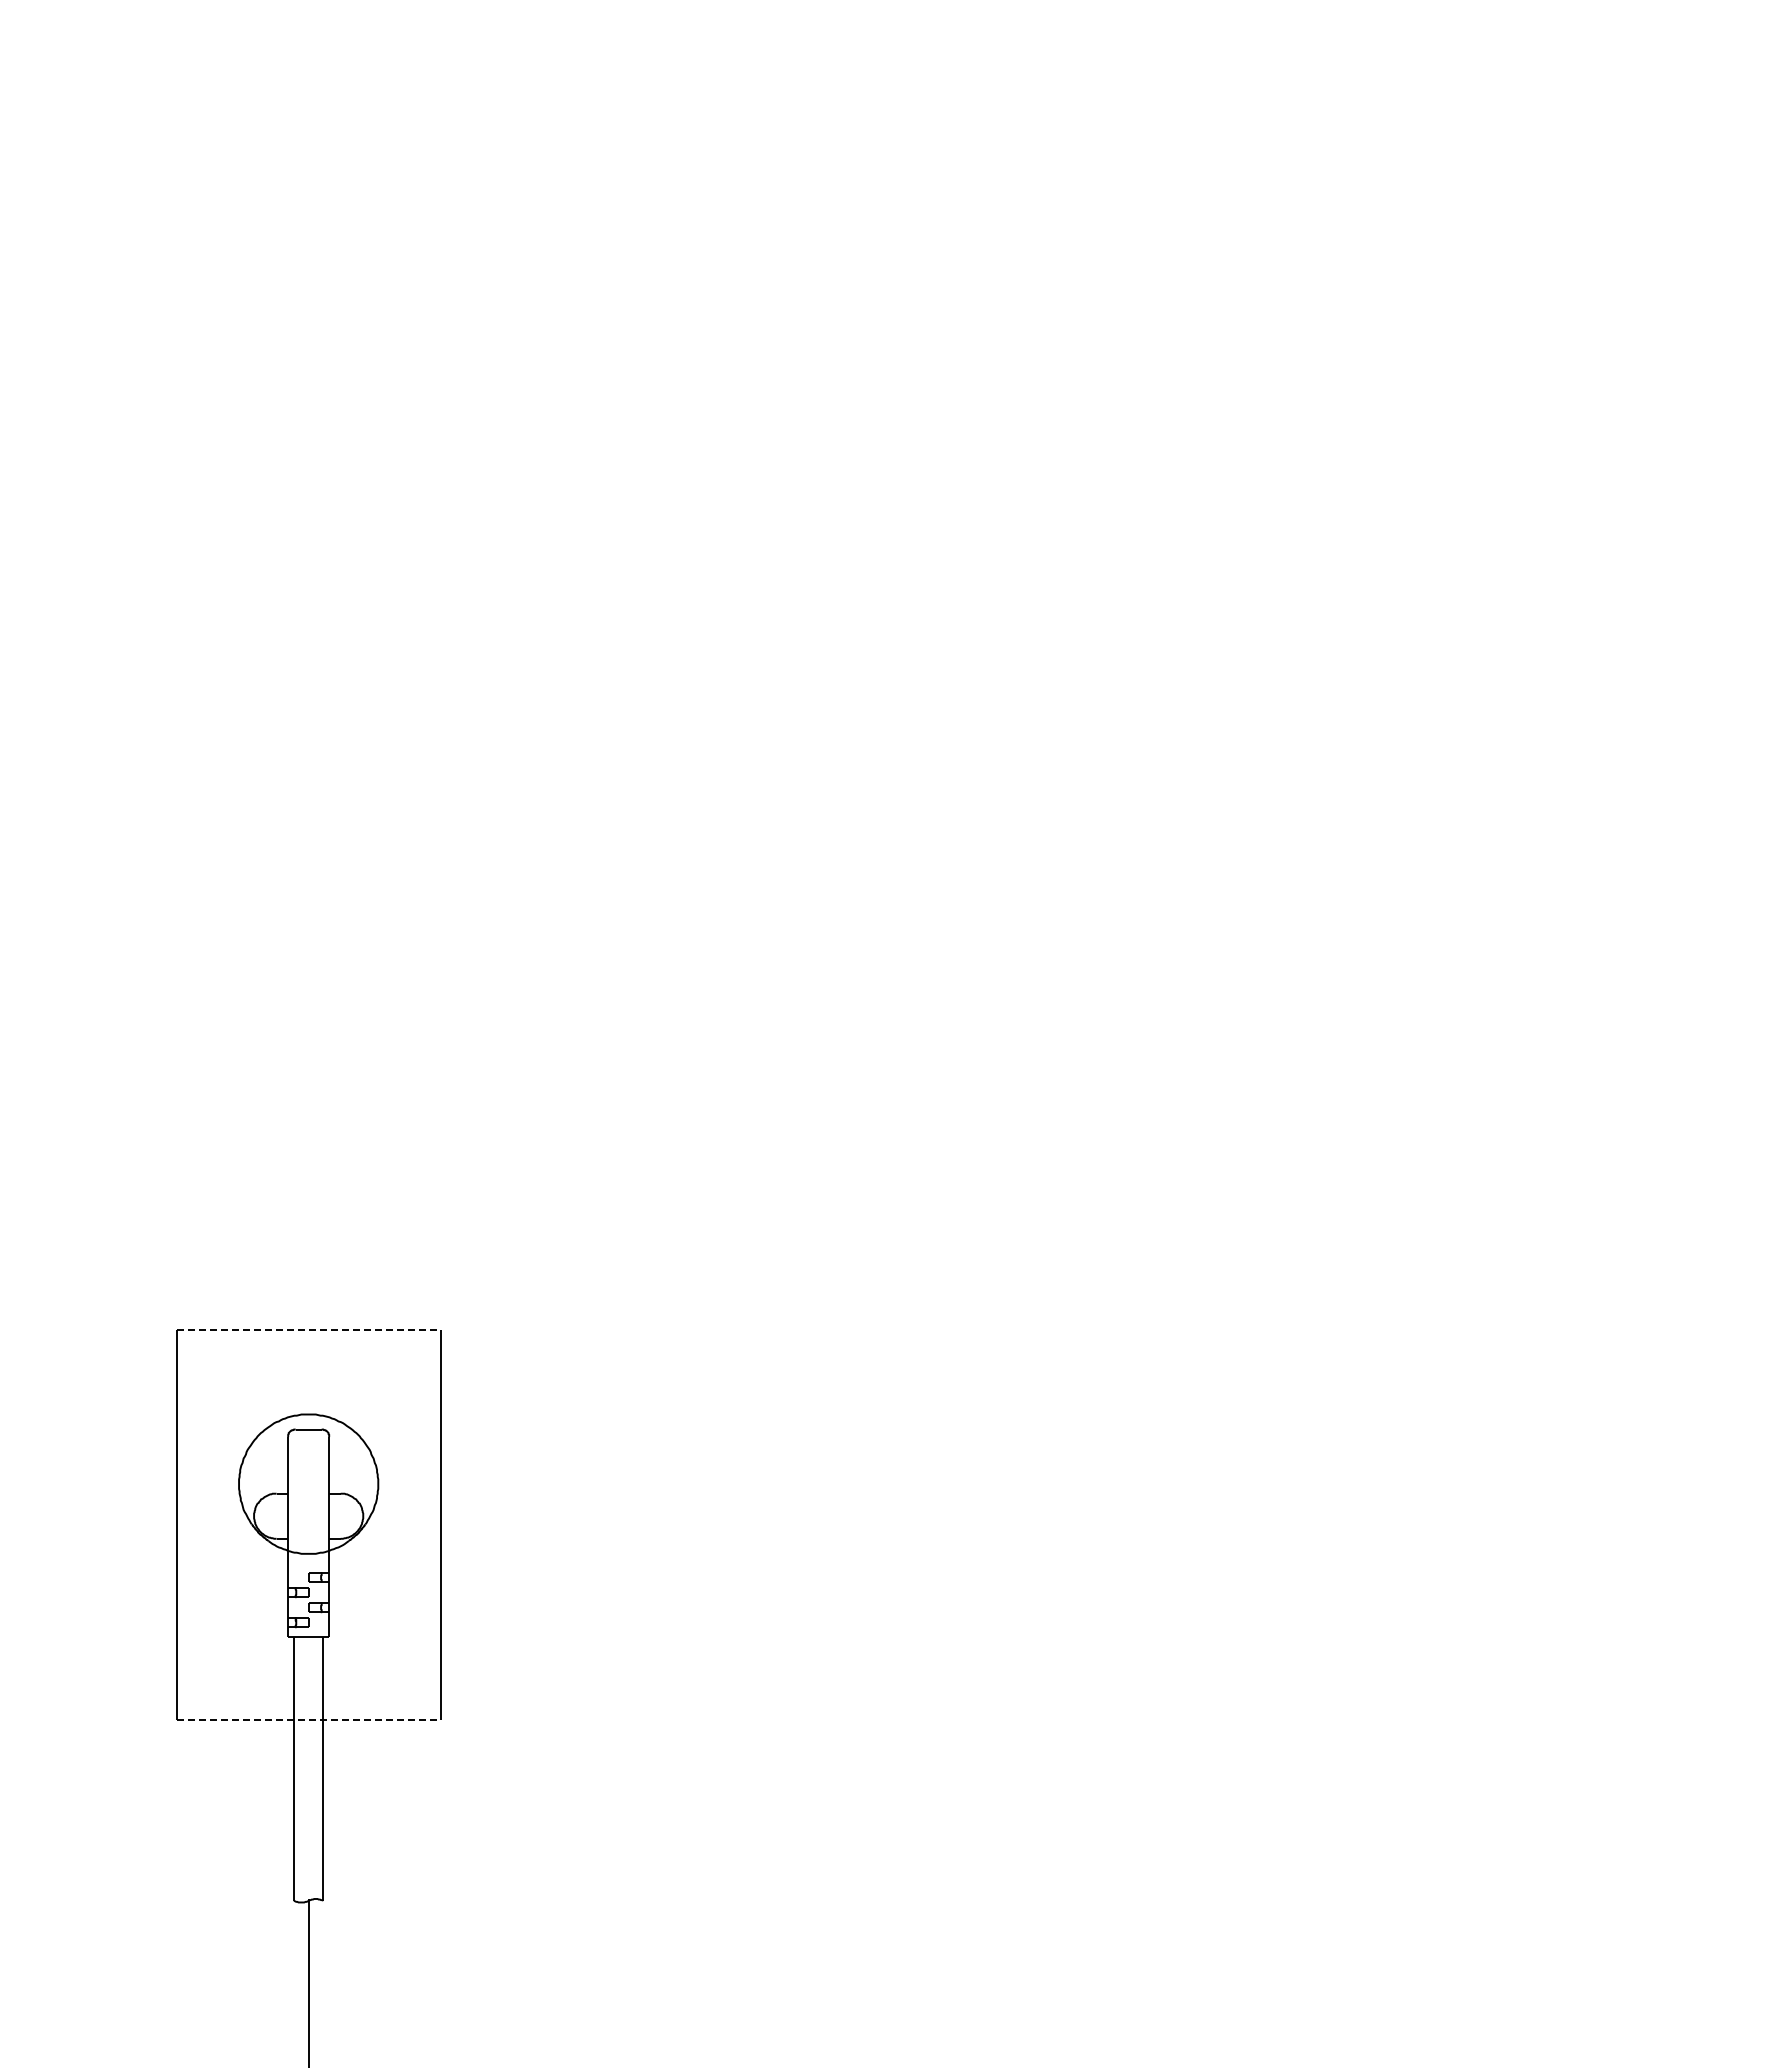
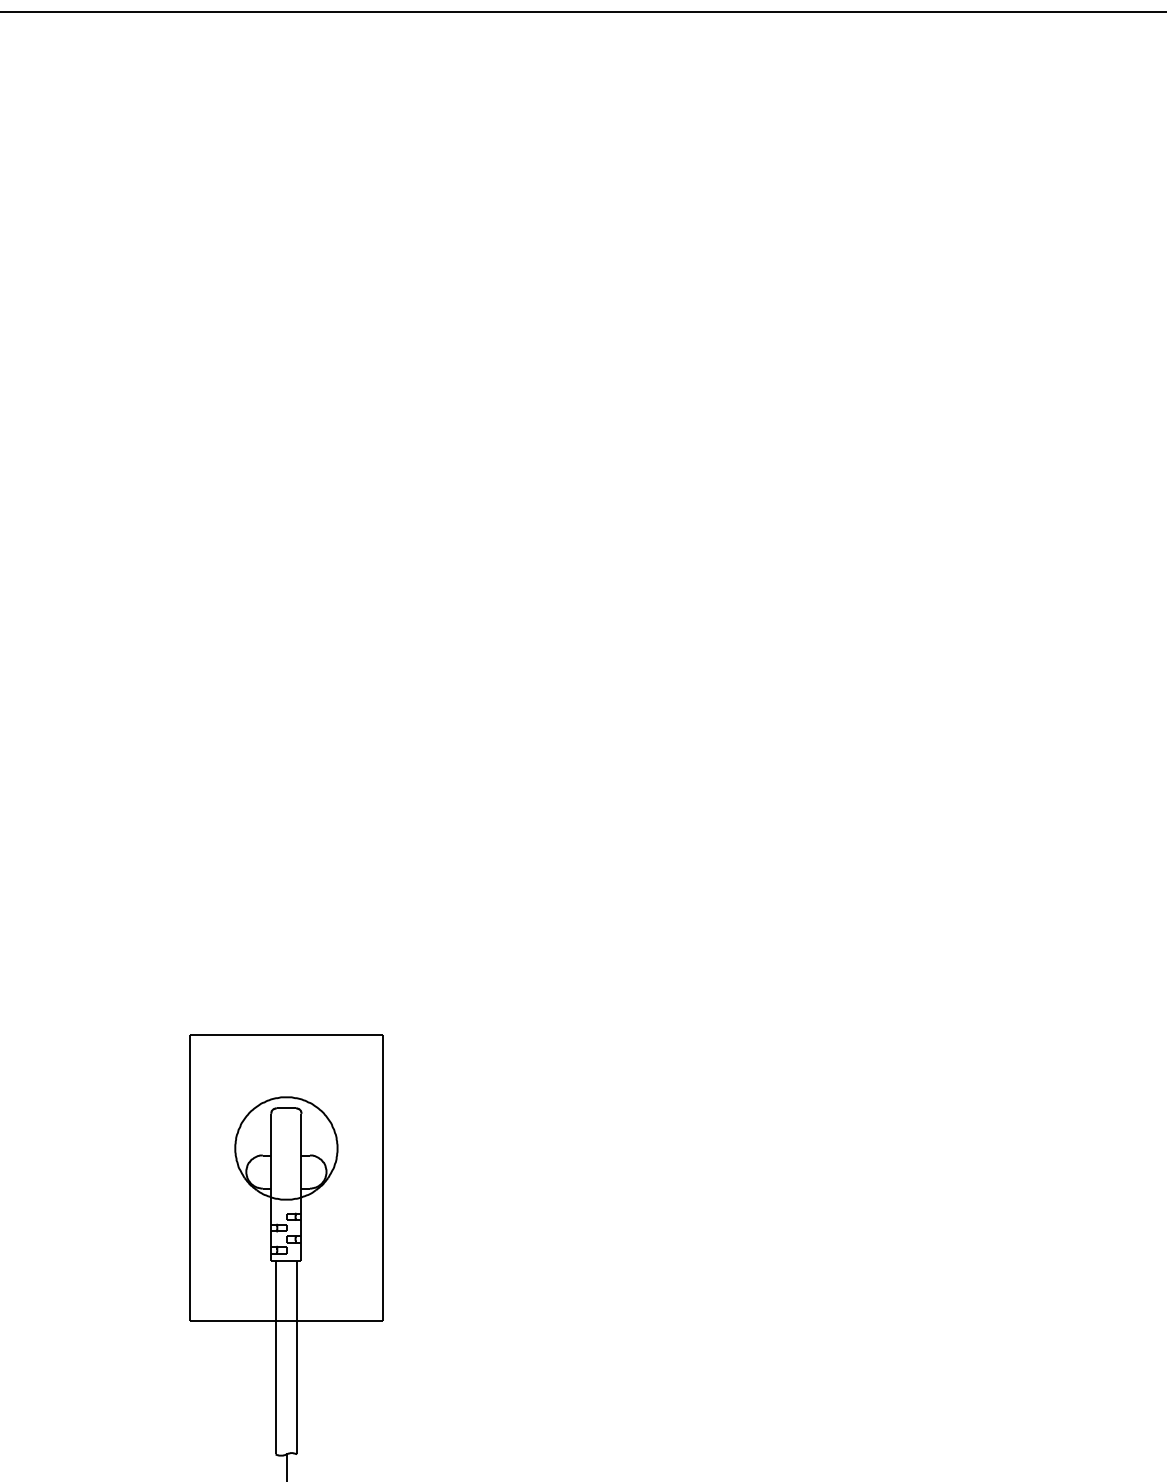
line: (308, 1330) -> (286, 1035), dashed -> solid
line: (308, 1719) -> (286, 1321), dashed -> solid

